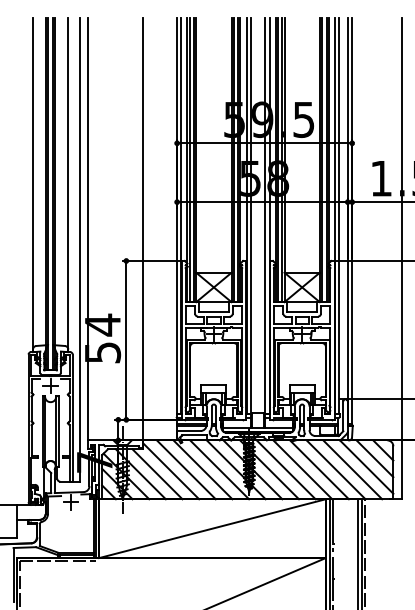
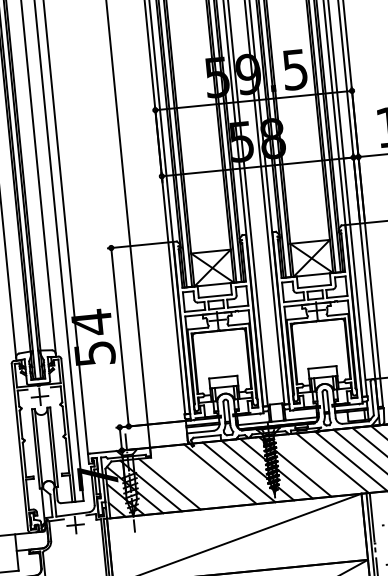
line: (185, 469) -> (200, 475), removed
line: (285, 469) -> (313, 464), removed
line: (171, 471) -> (185, 479), removed

